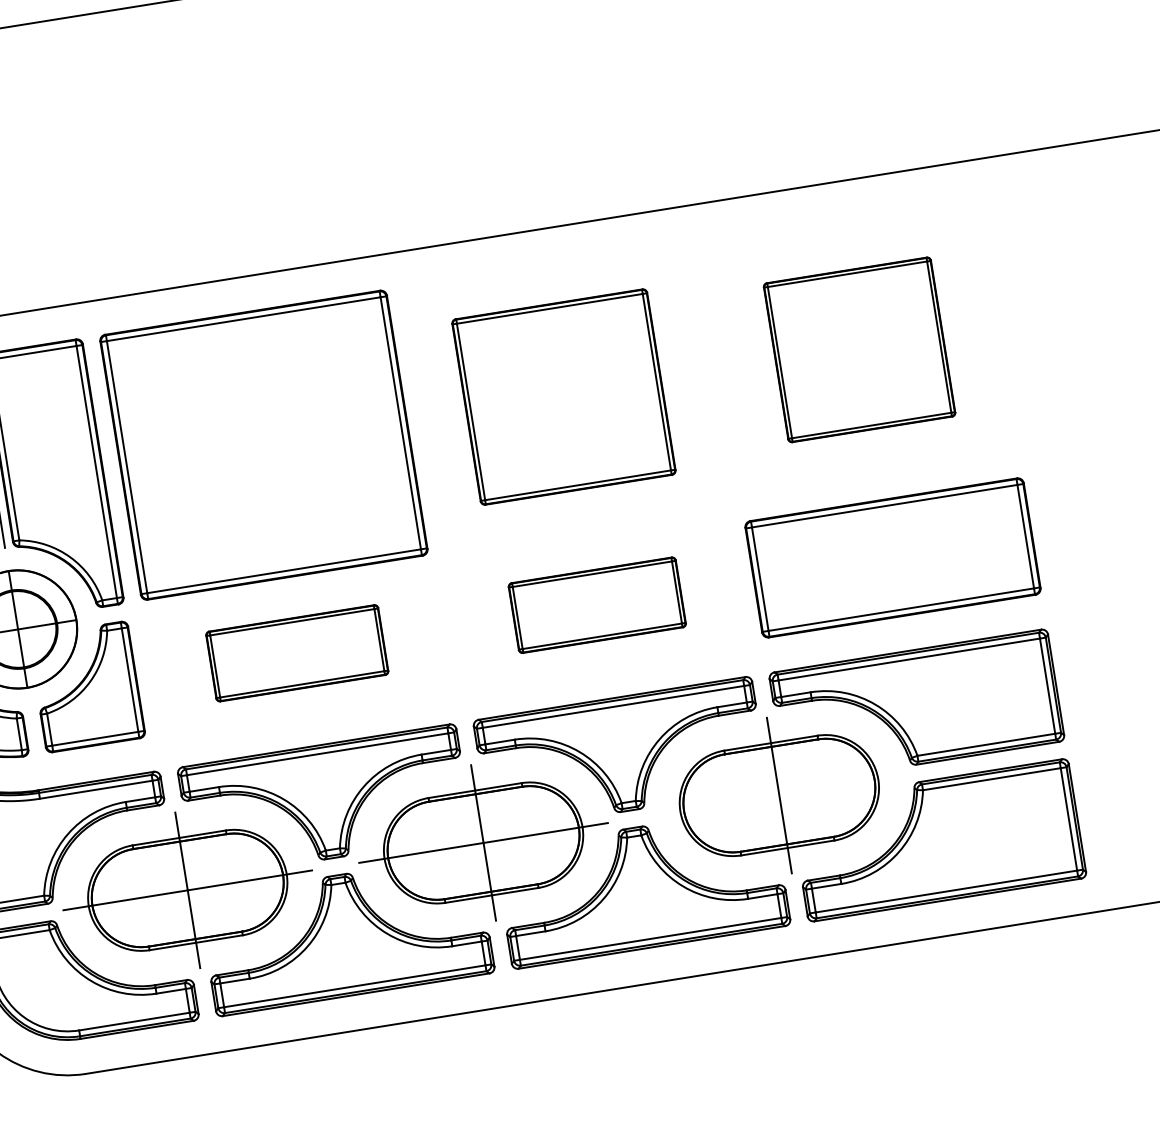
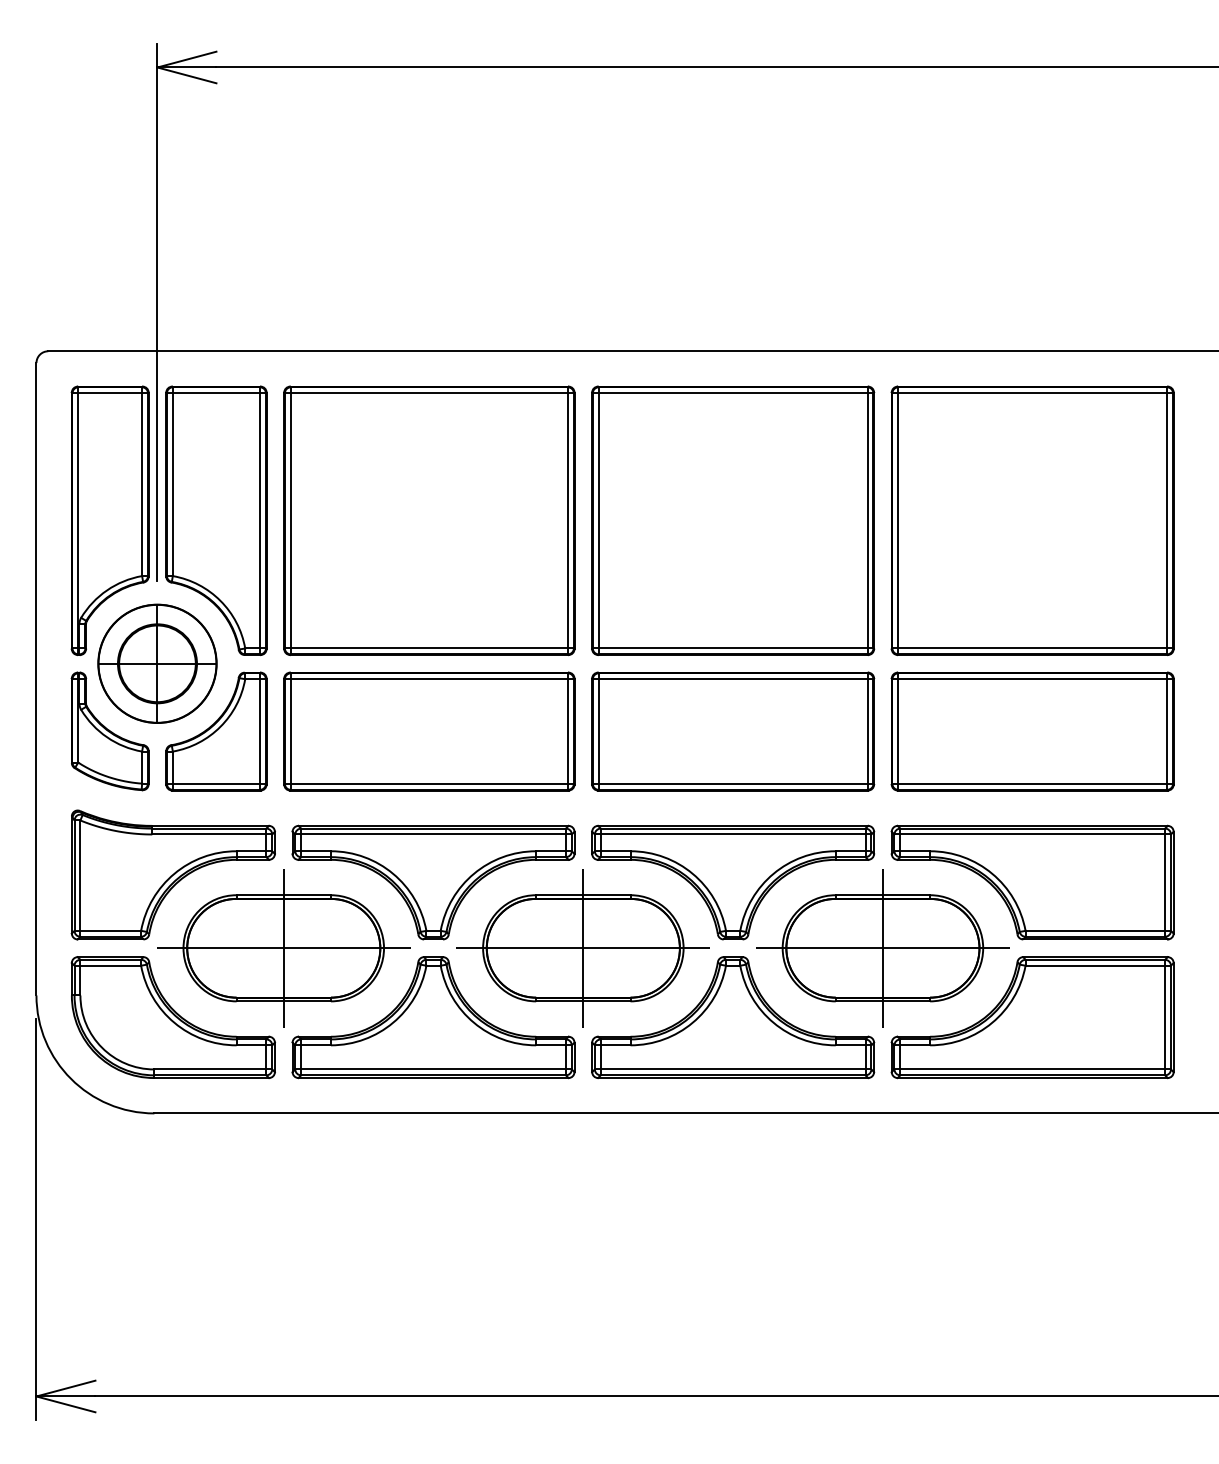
part: (859, 349) -> (1032, 520), size x1.67
part: (564, 396) -> (733, 520), size x1.43
part: (597, 605) -> (733, 731), size x1.67
part: (297, 653) -> (429, 731), size x1.67
line: (778, 795) -> (882, 948), added

